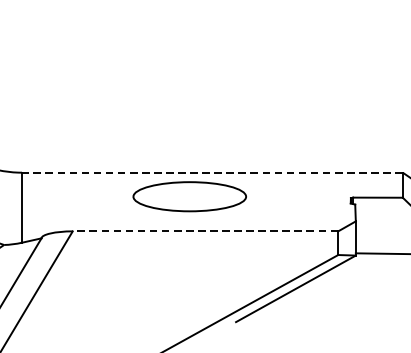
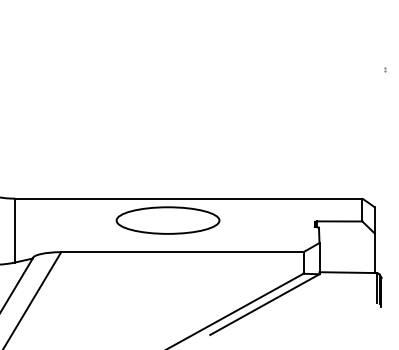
line: (212, 172) -> (188, 198), dashed -> solid
line: (204, 231) -> (181, 252), dashed -> solid

